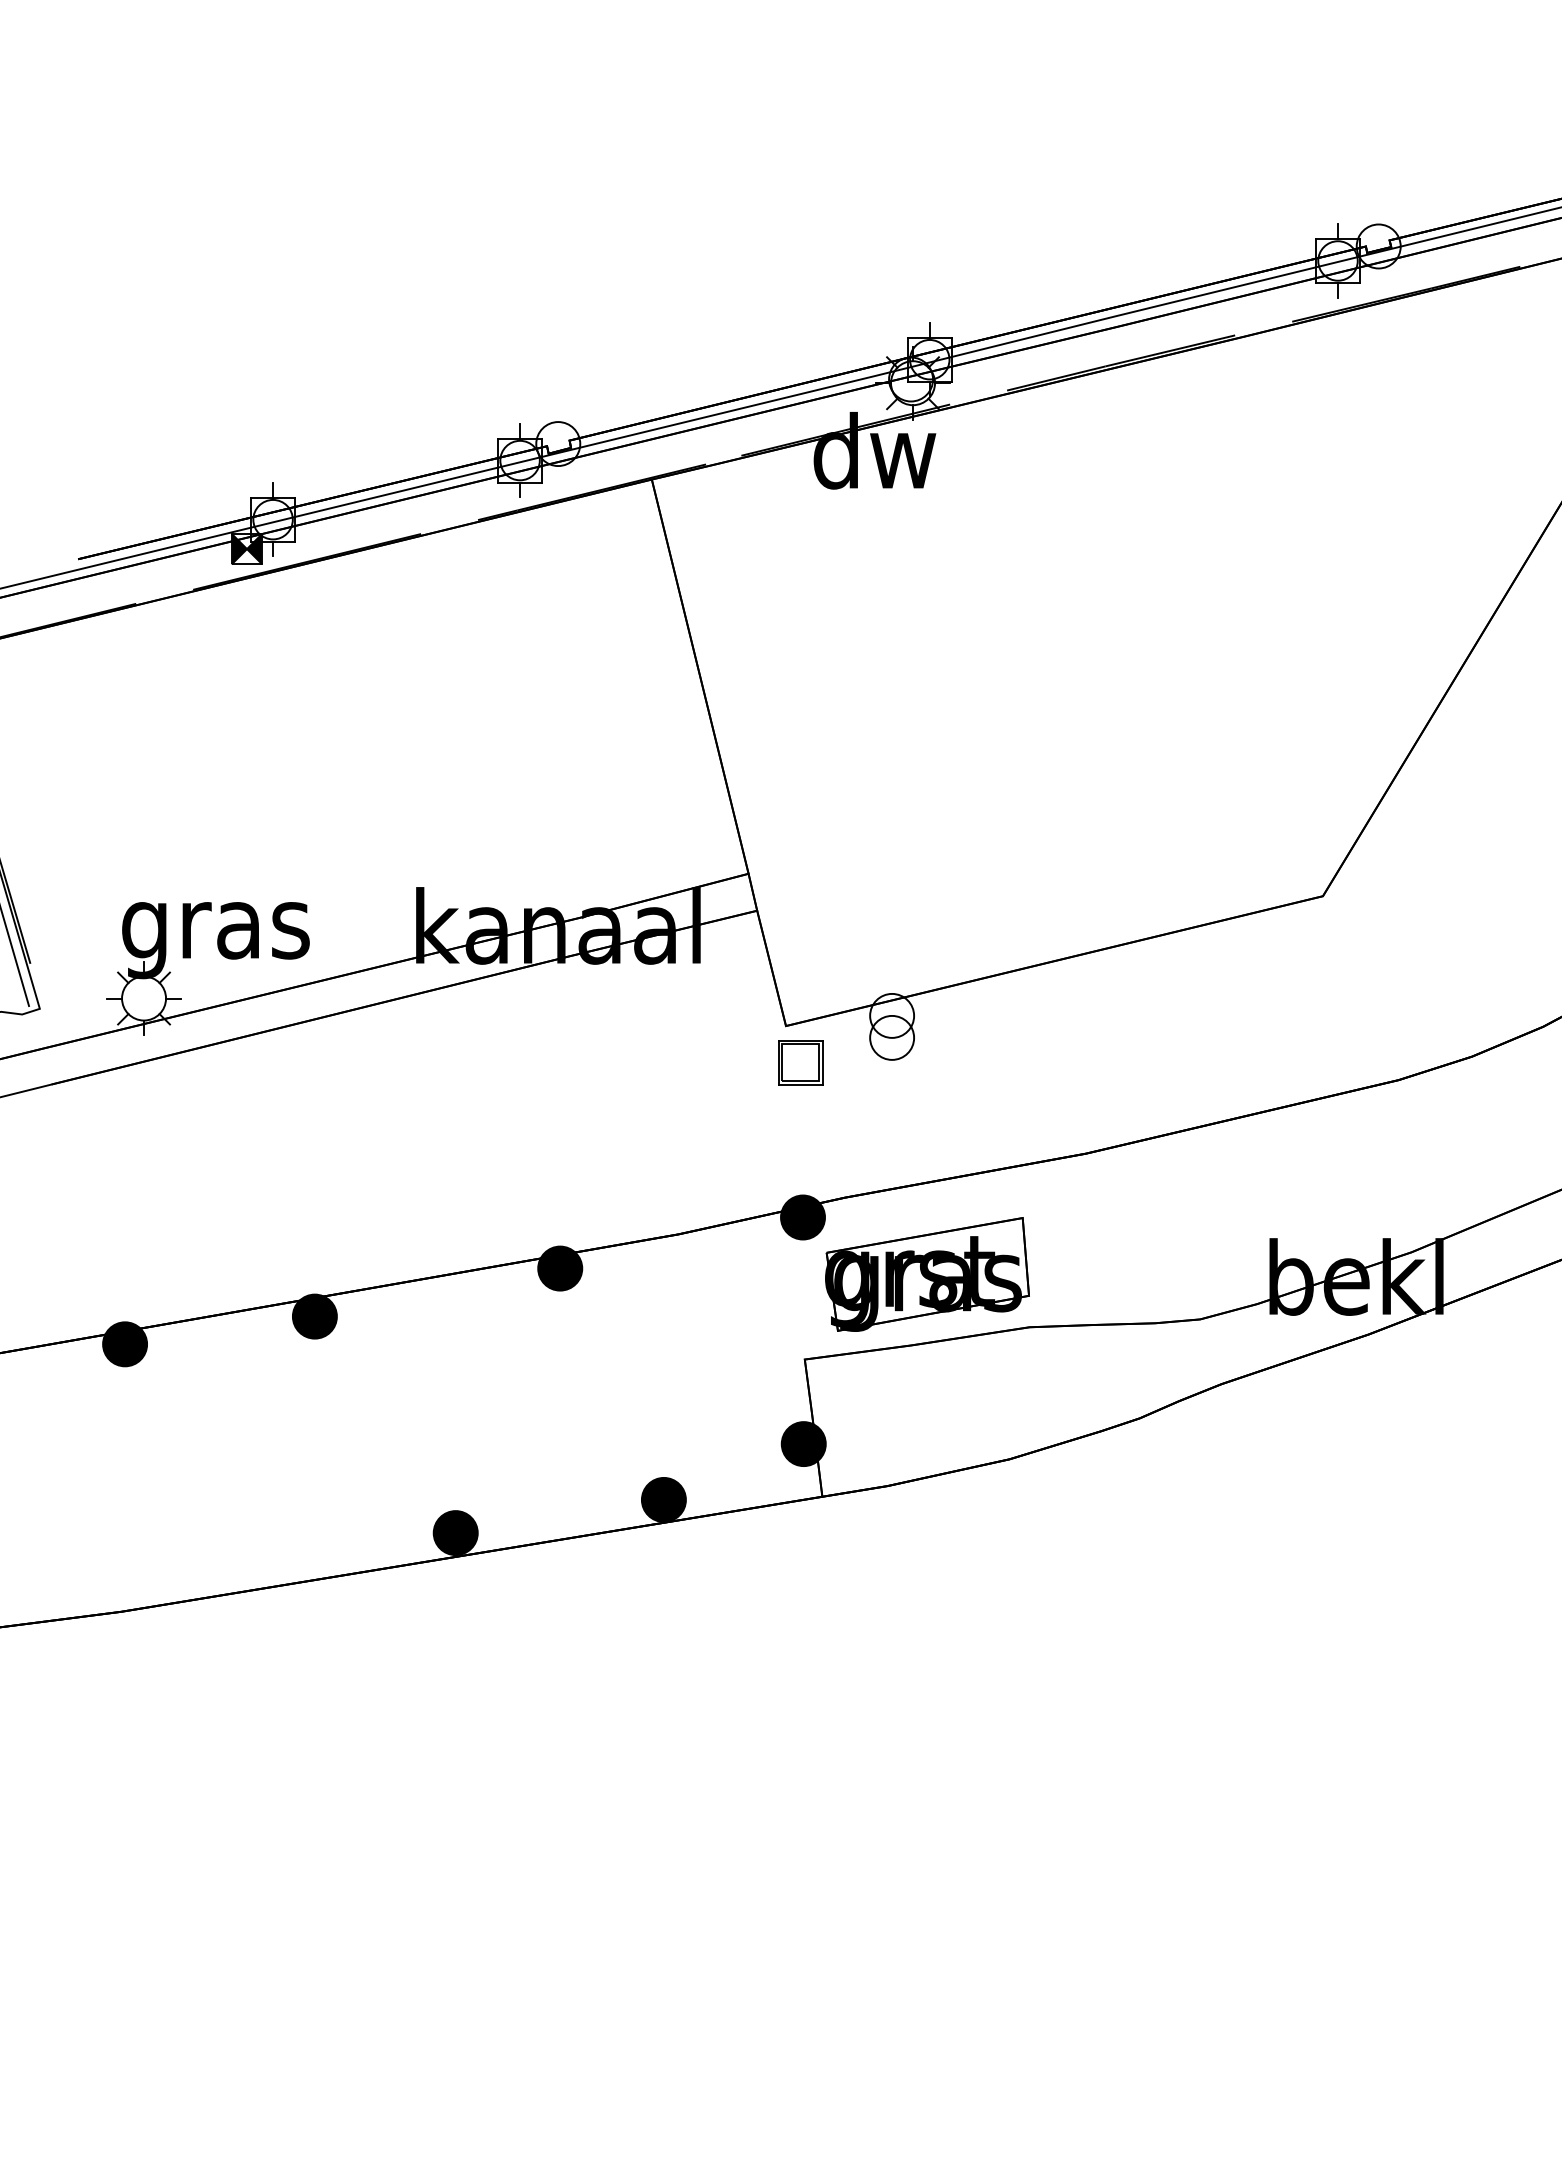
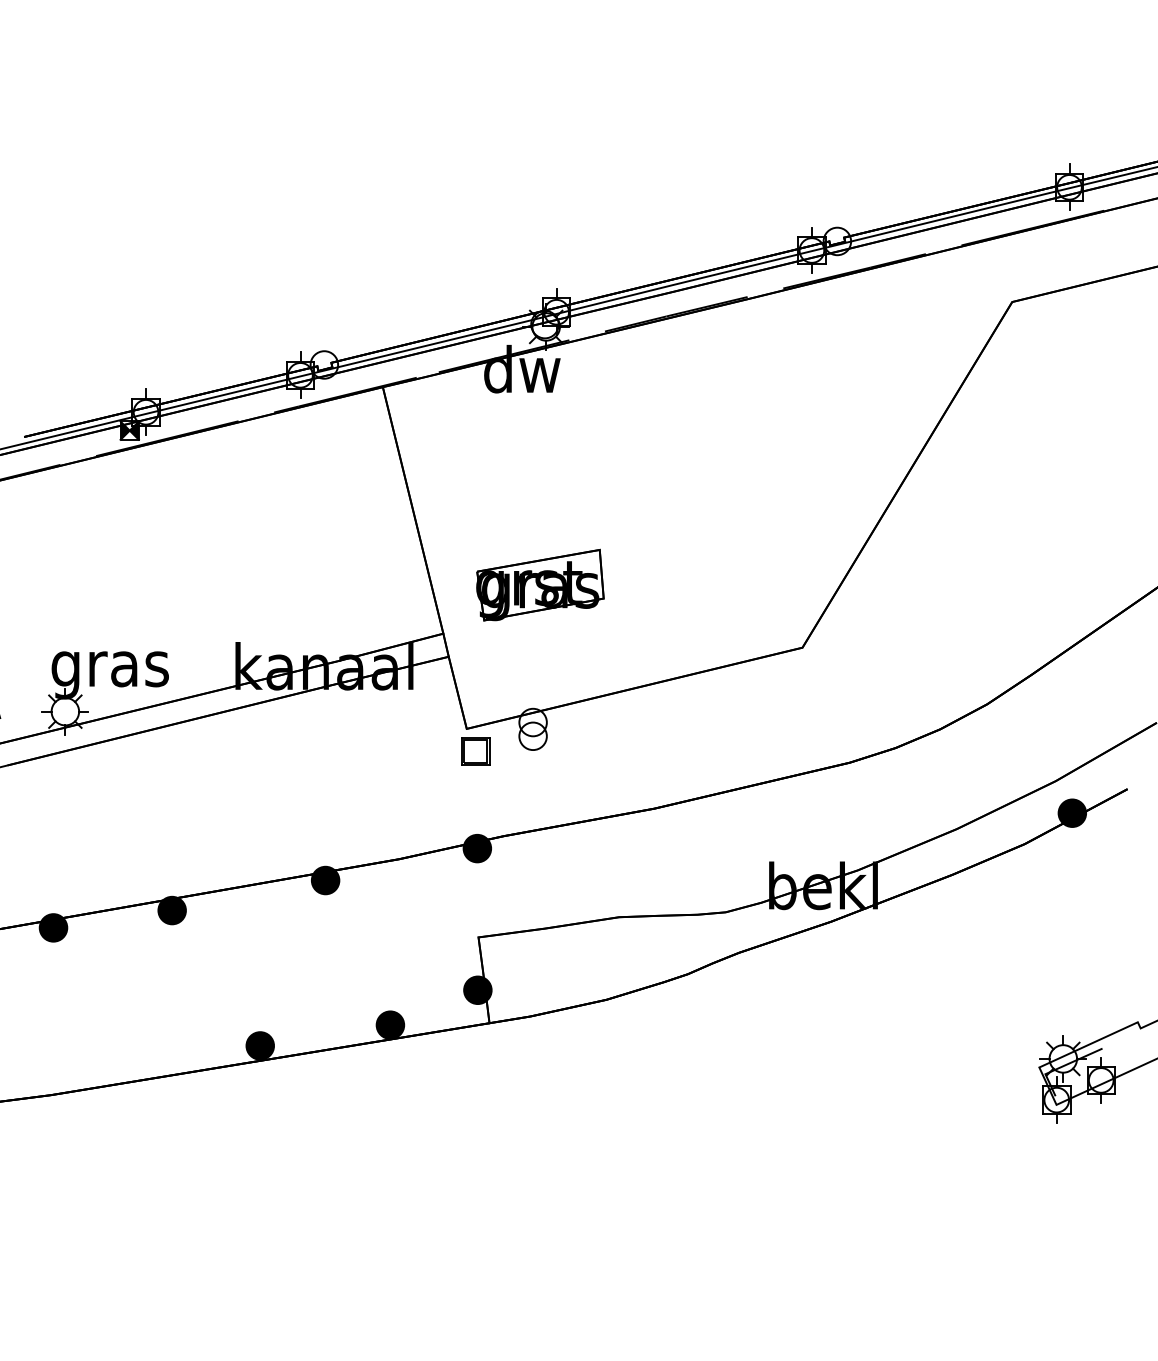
part: (927, 1273) -> (540, 584), moved

